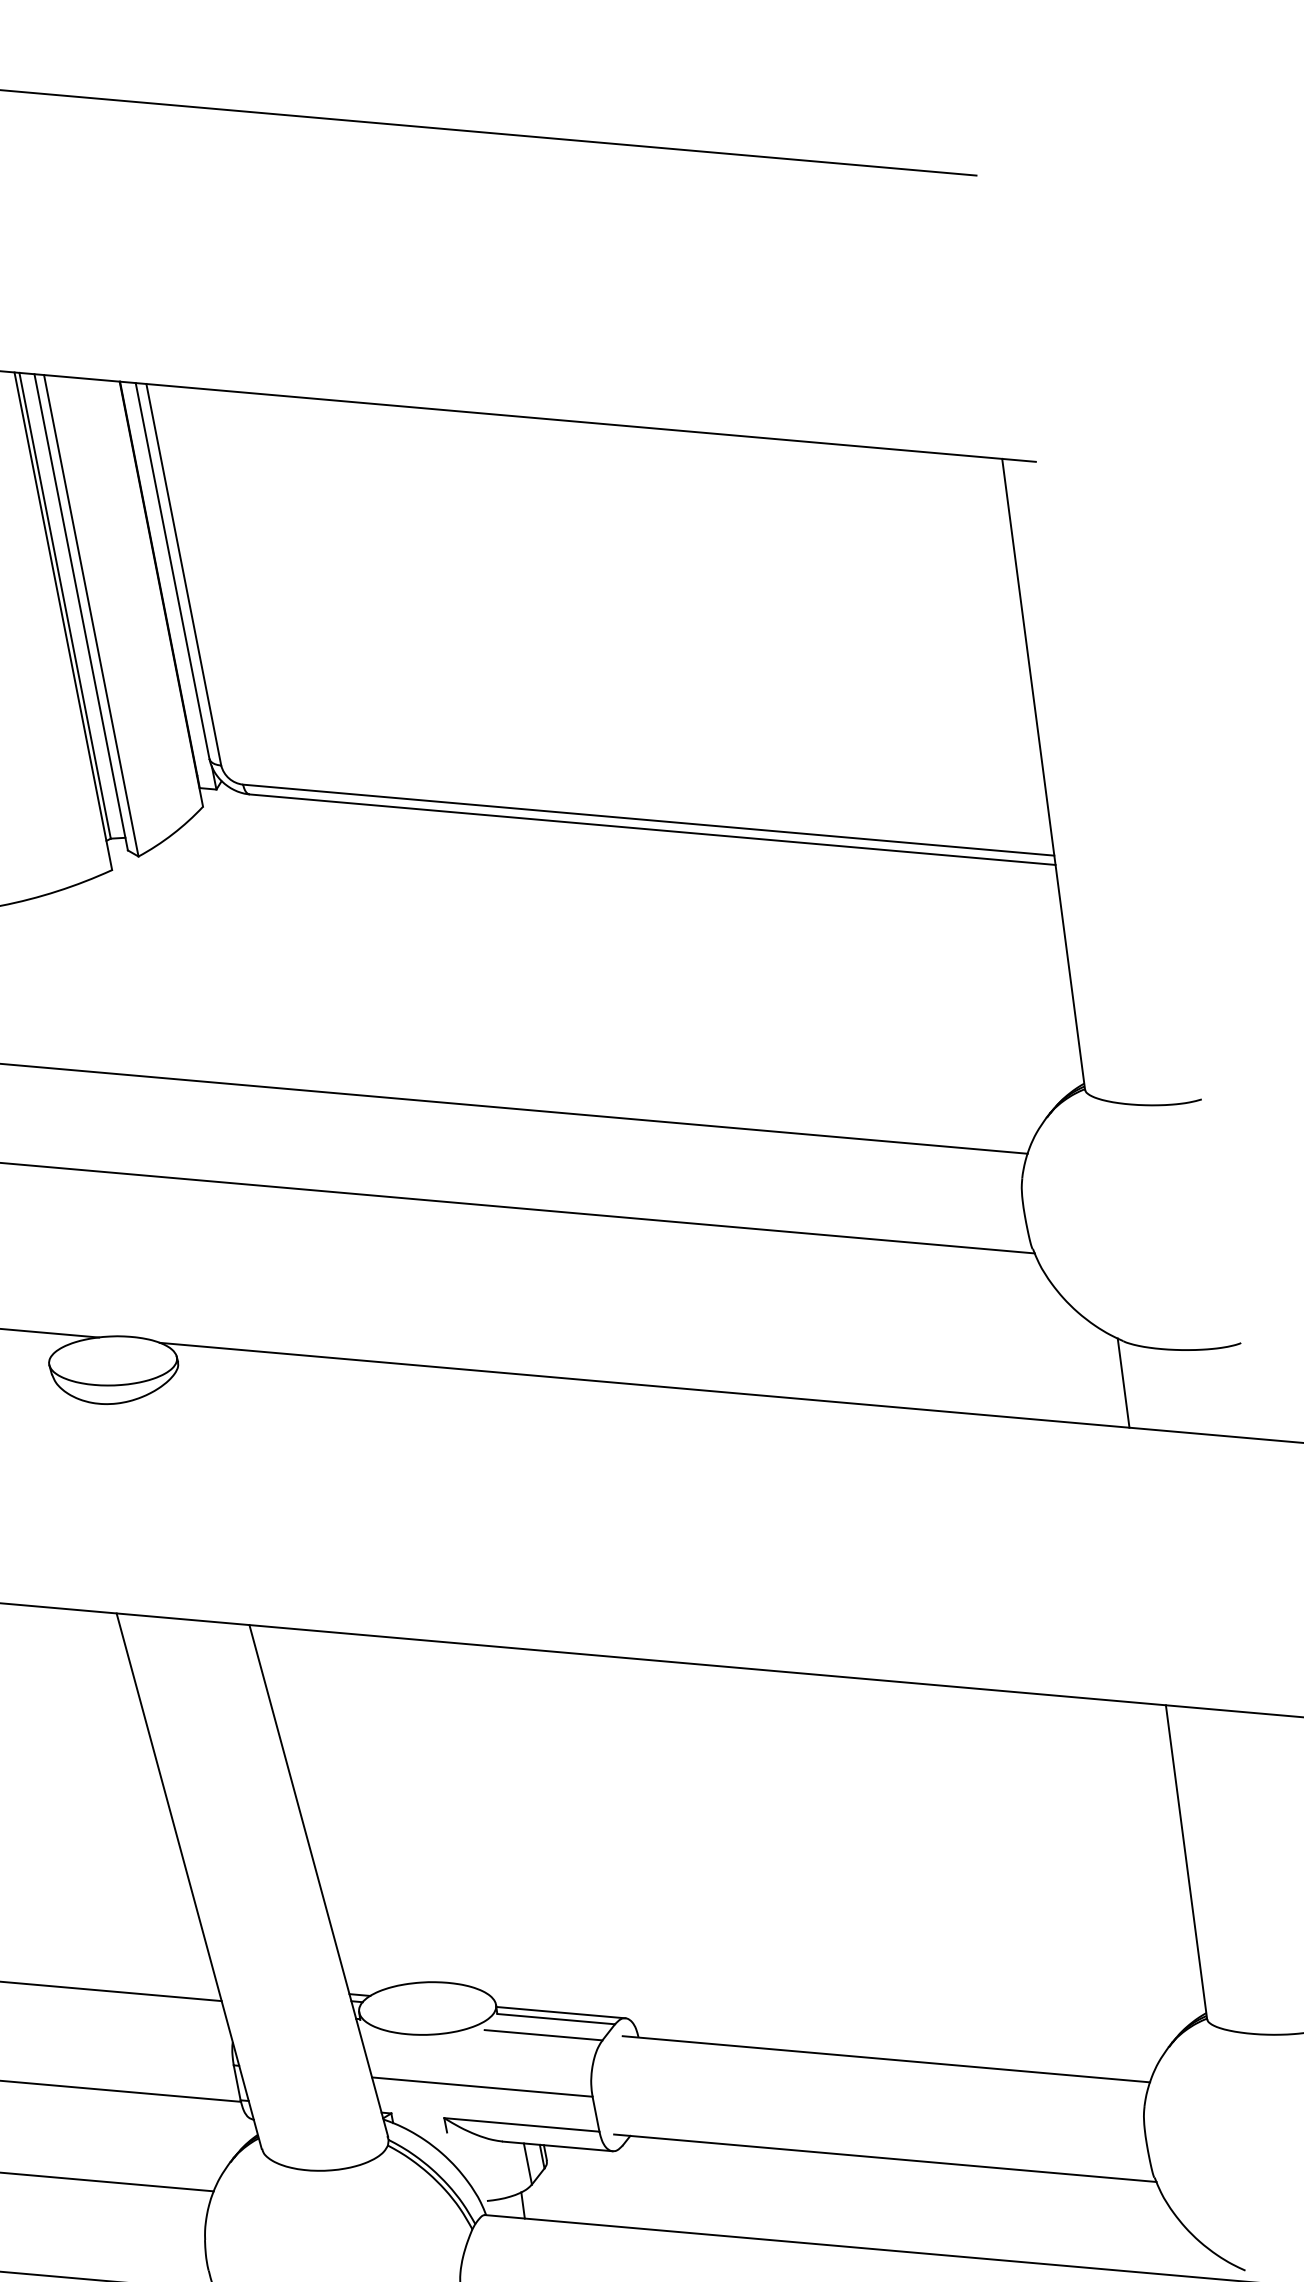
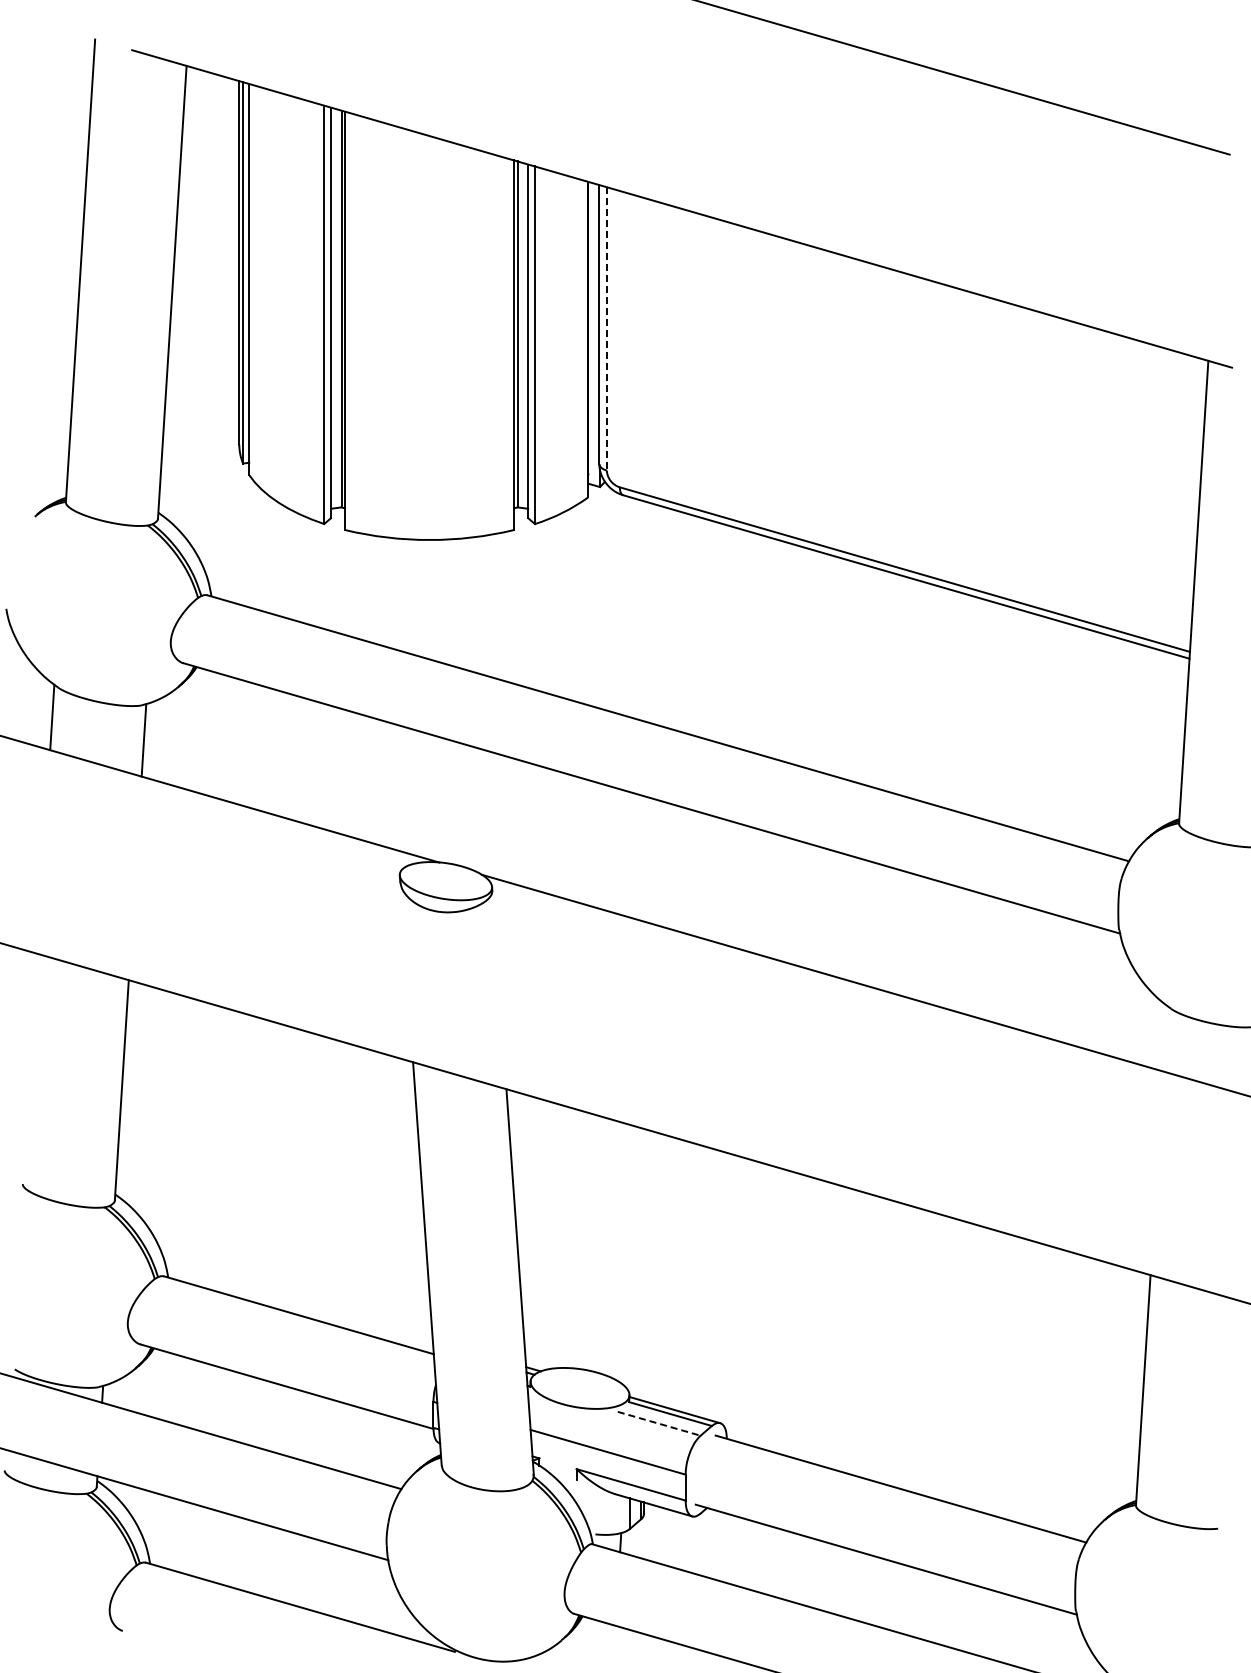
line: (183, 574) -> (606, 328), solid -> dashed
line: (1123, 1382) -> (1165, 1038), removed
line: (543, 2034) -> (659, 1423), solid -> dashed

